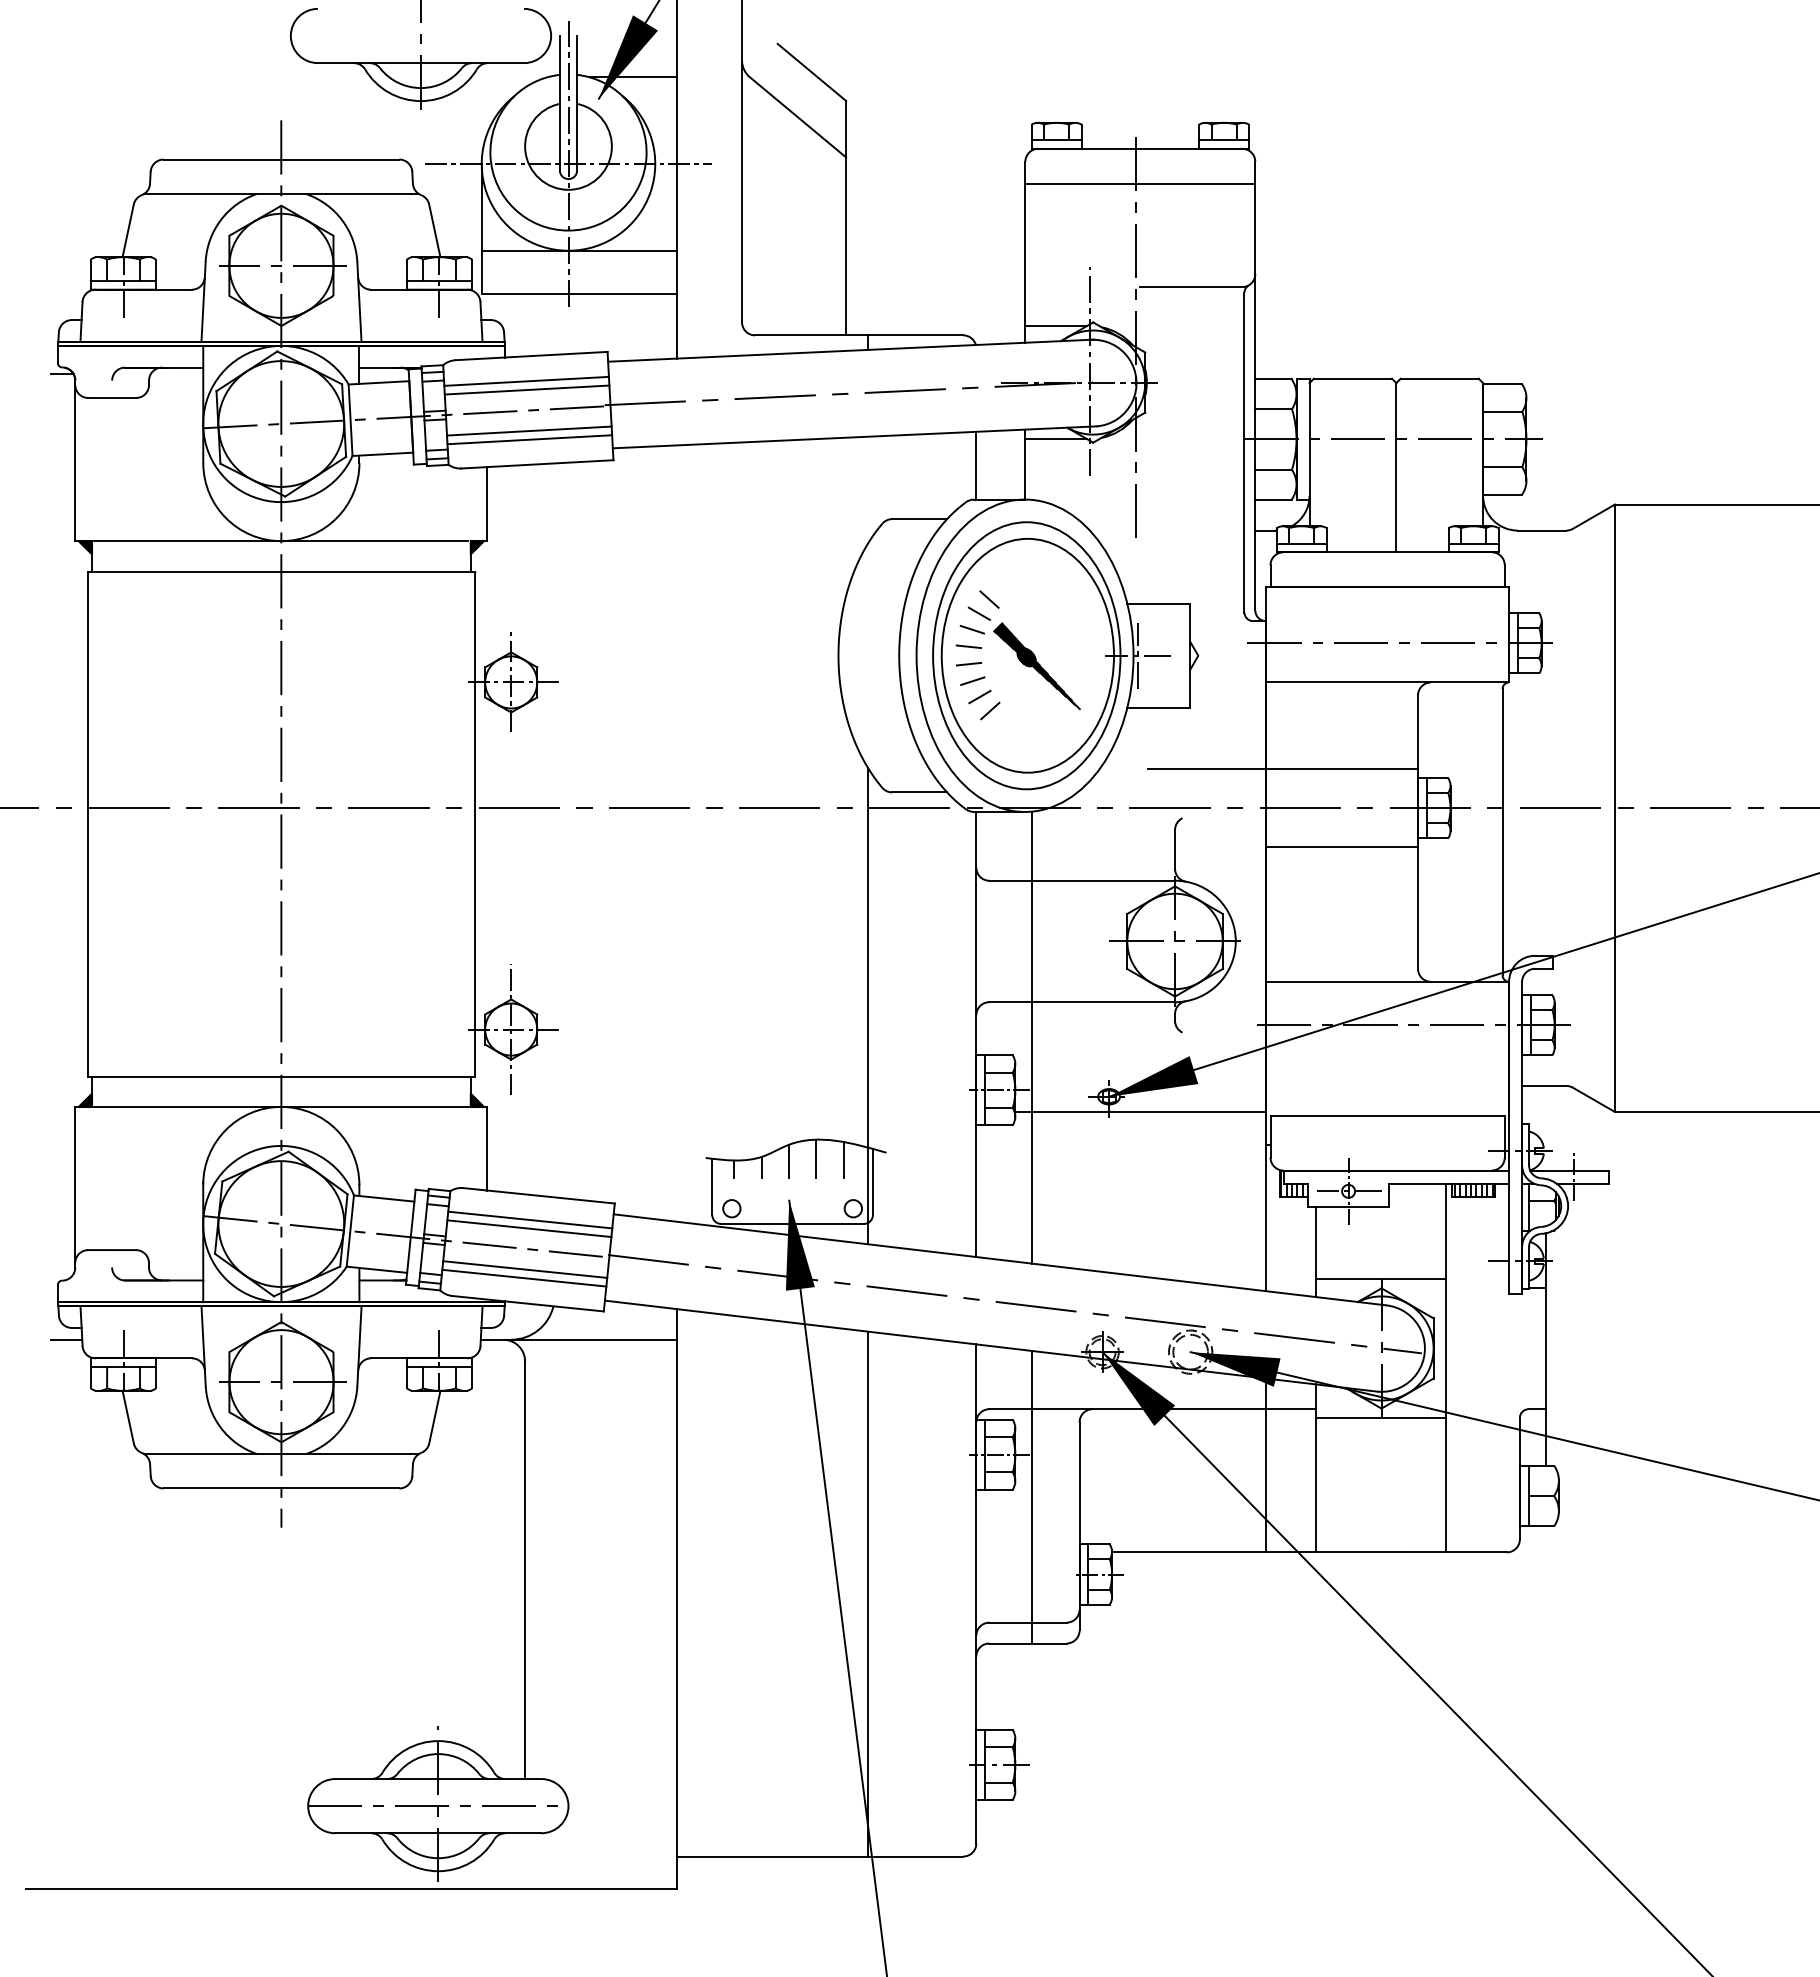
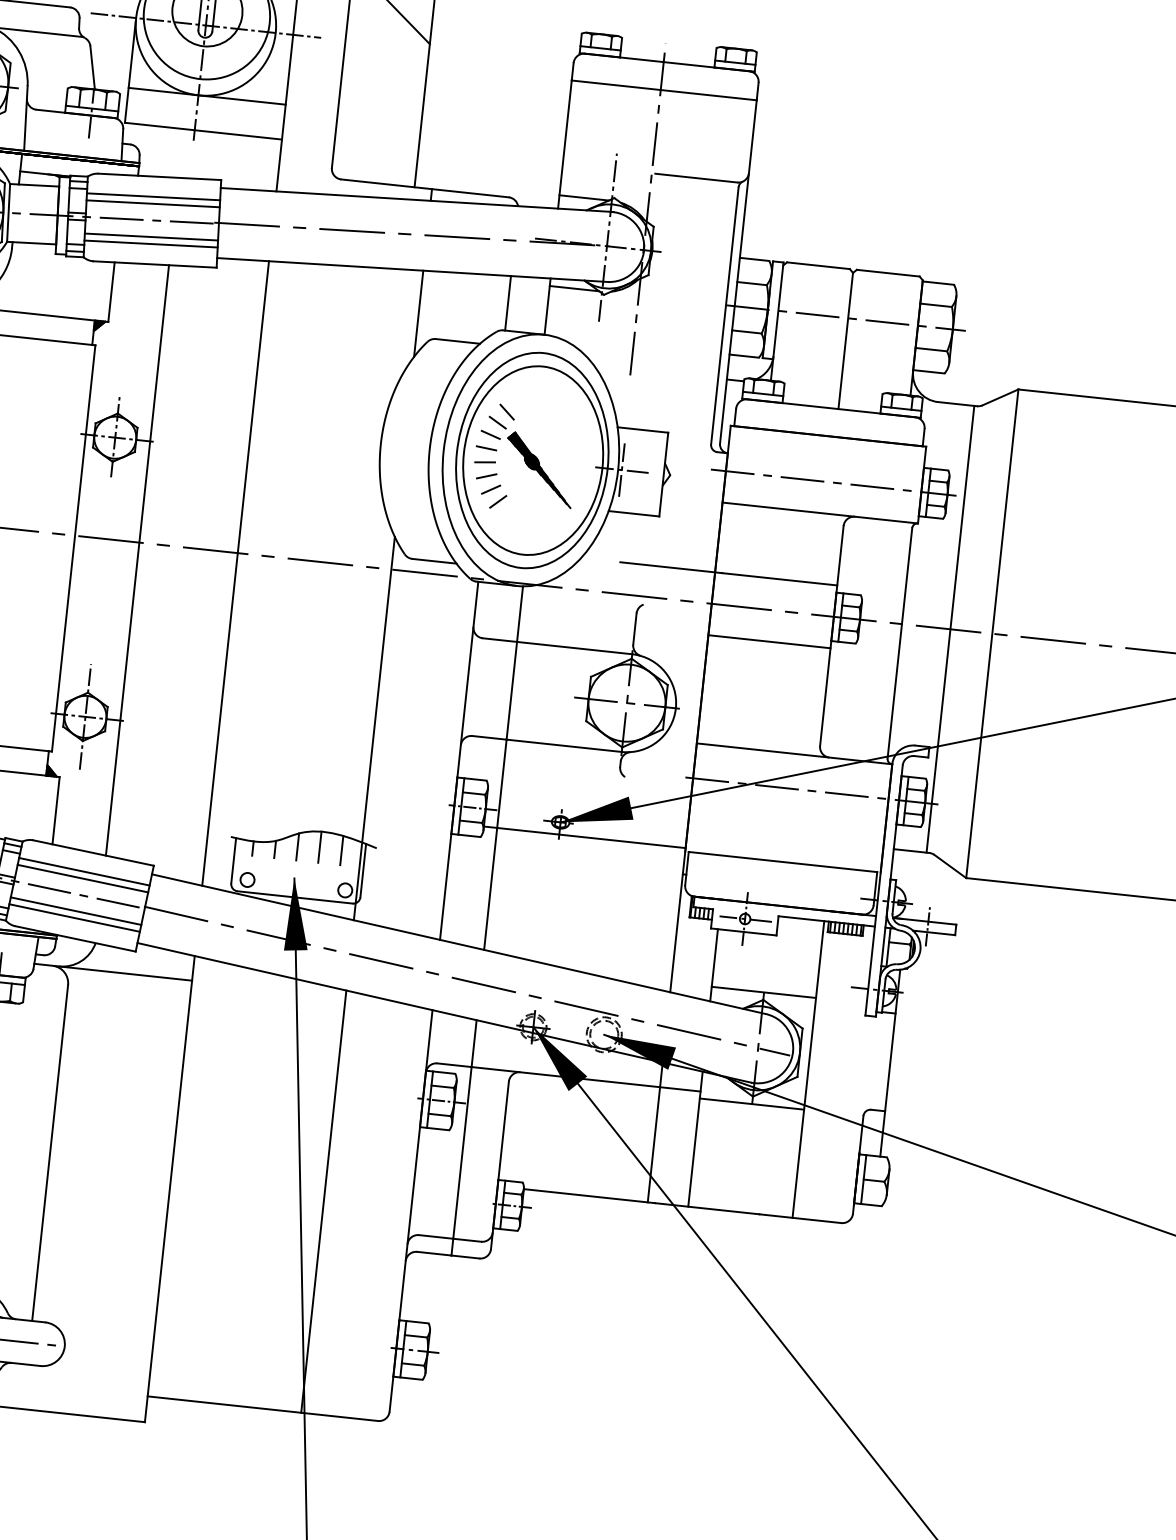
line: (867, 489) -> (418, 313), added
line: (1562, 807) -> (950, 628), added
line: (554, 830) -> (137, 560), added
line: (676, 833) -> (235, 573), added

